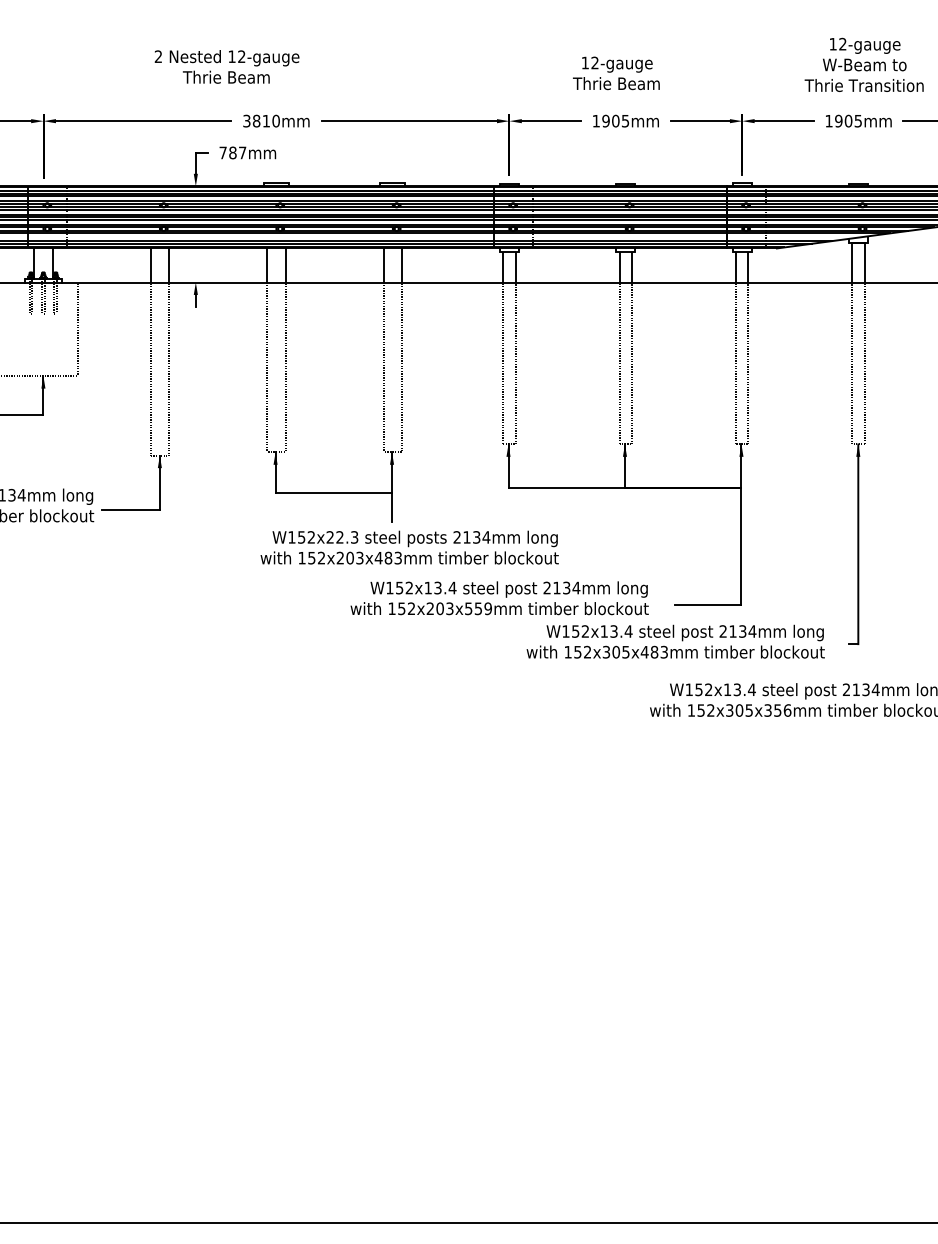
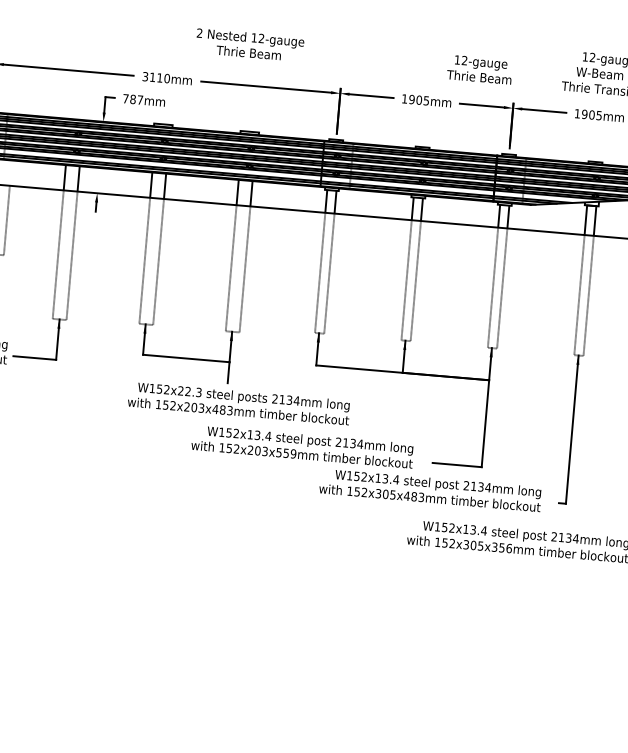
text: (226, 66) -> (249, 44), moved
text: (616, 73) -> (479, 69), moved
text: (256, 120) -> (152, 76), 3810mm -> 3110mm

